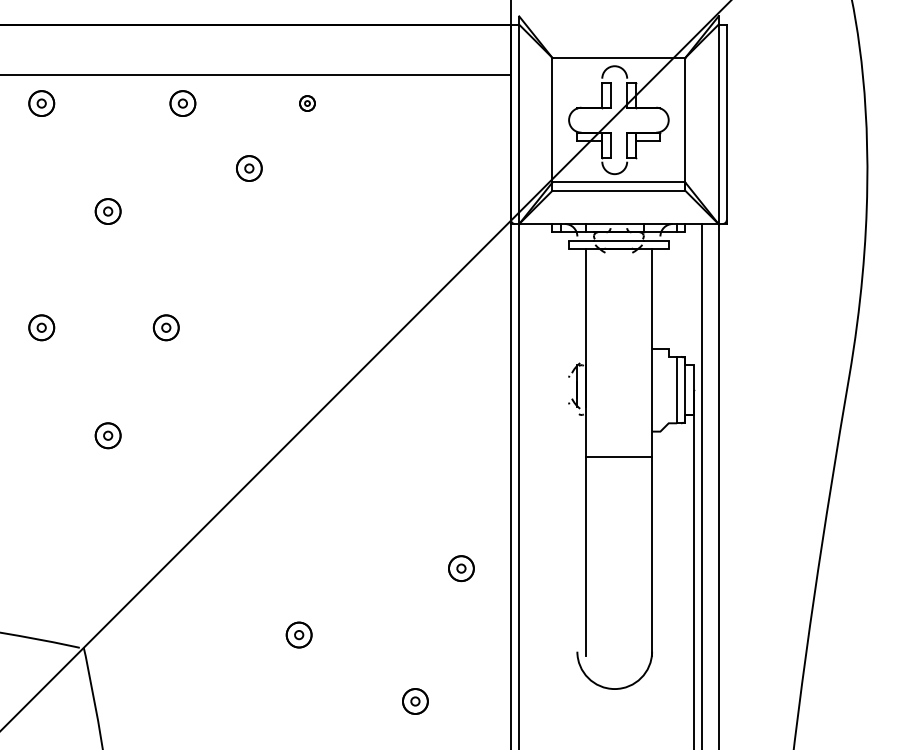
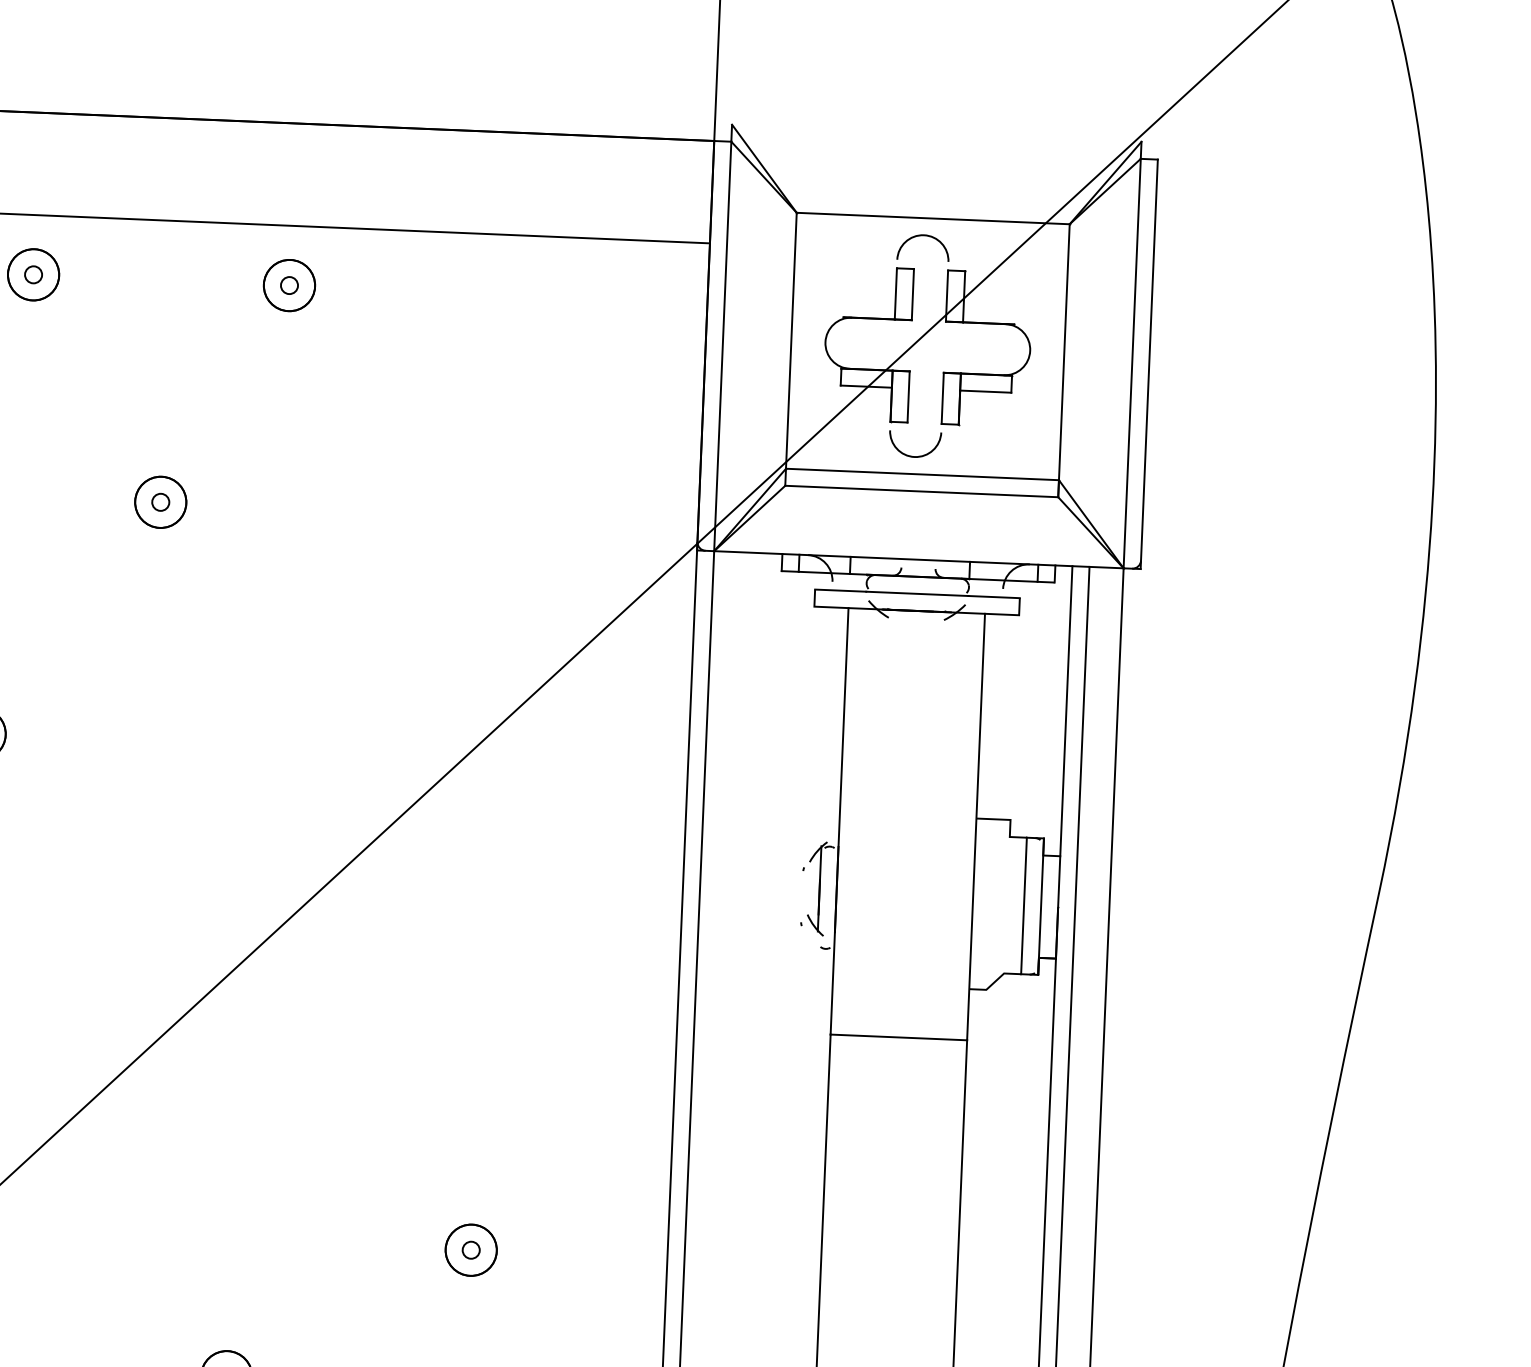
part: (307, 103) -> (289, 285), size x1.67
part: (249, 168) -> (161, 502), moved
line: (693, 294) -> (1066, 710), added
part: (461, 568) -> (471, 1249), moved

